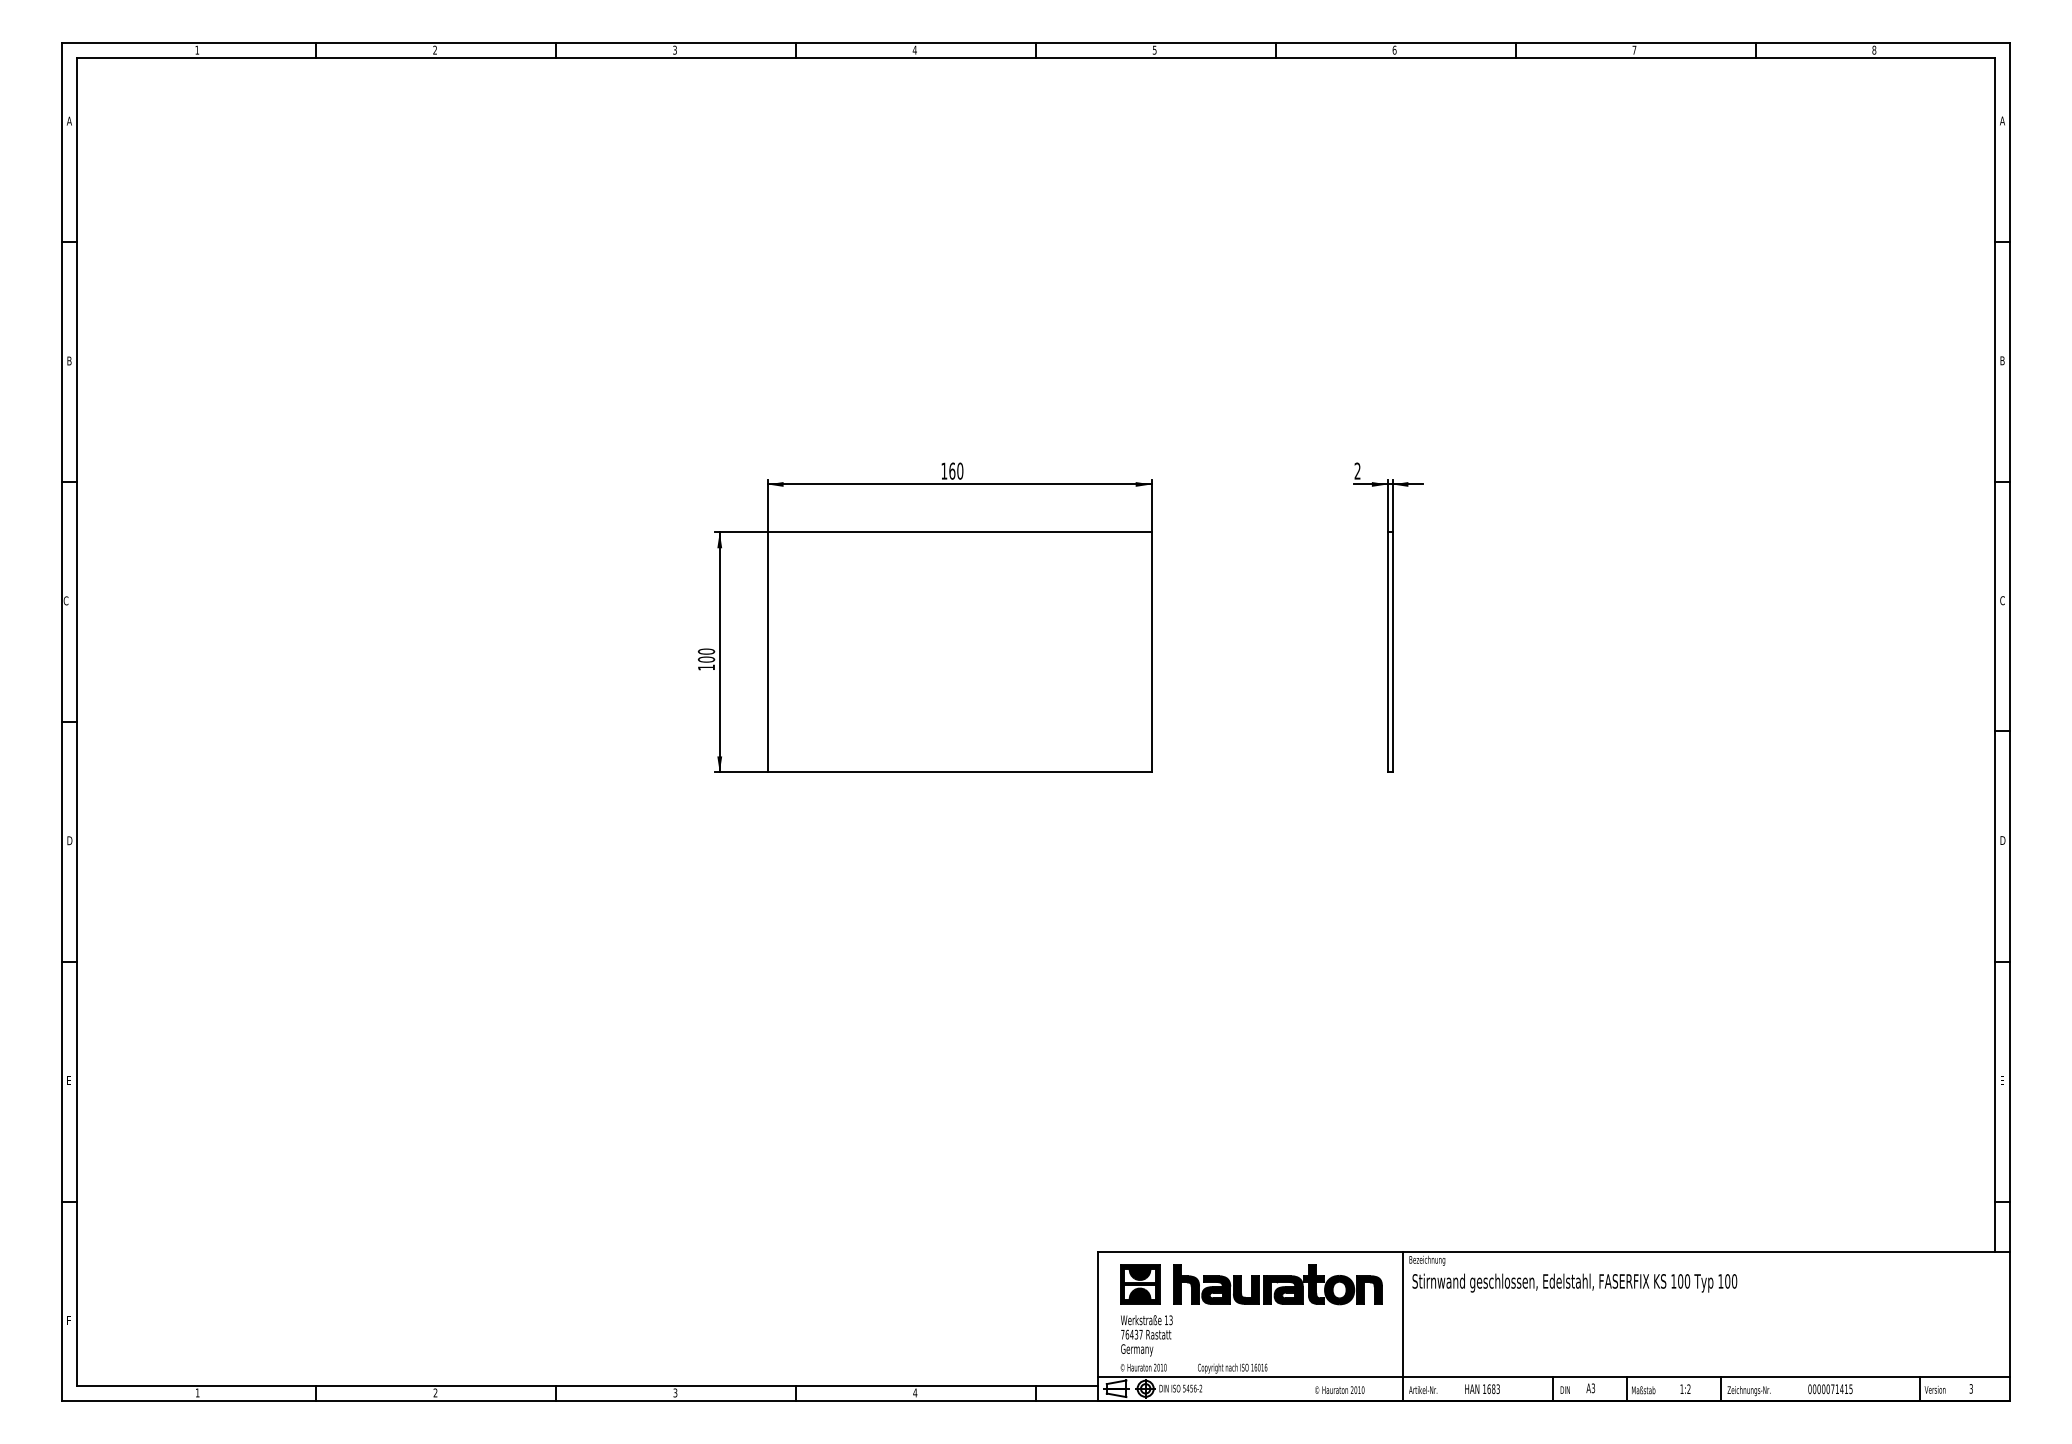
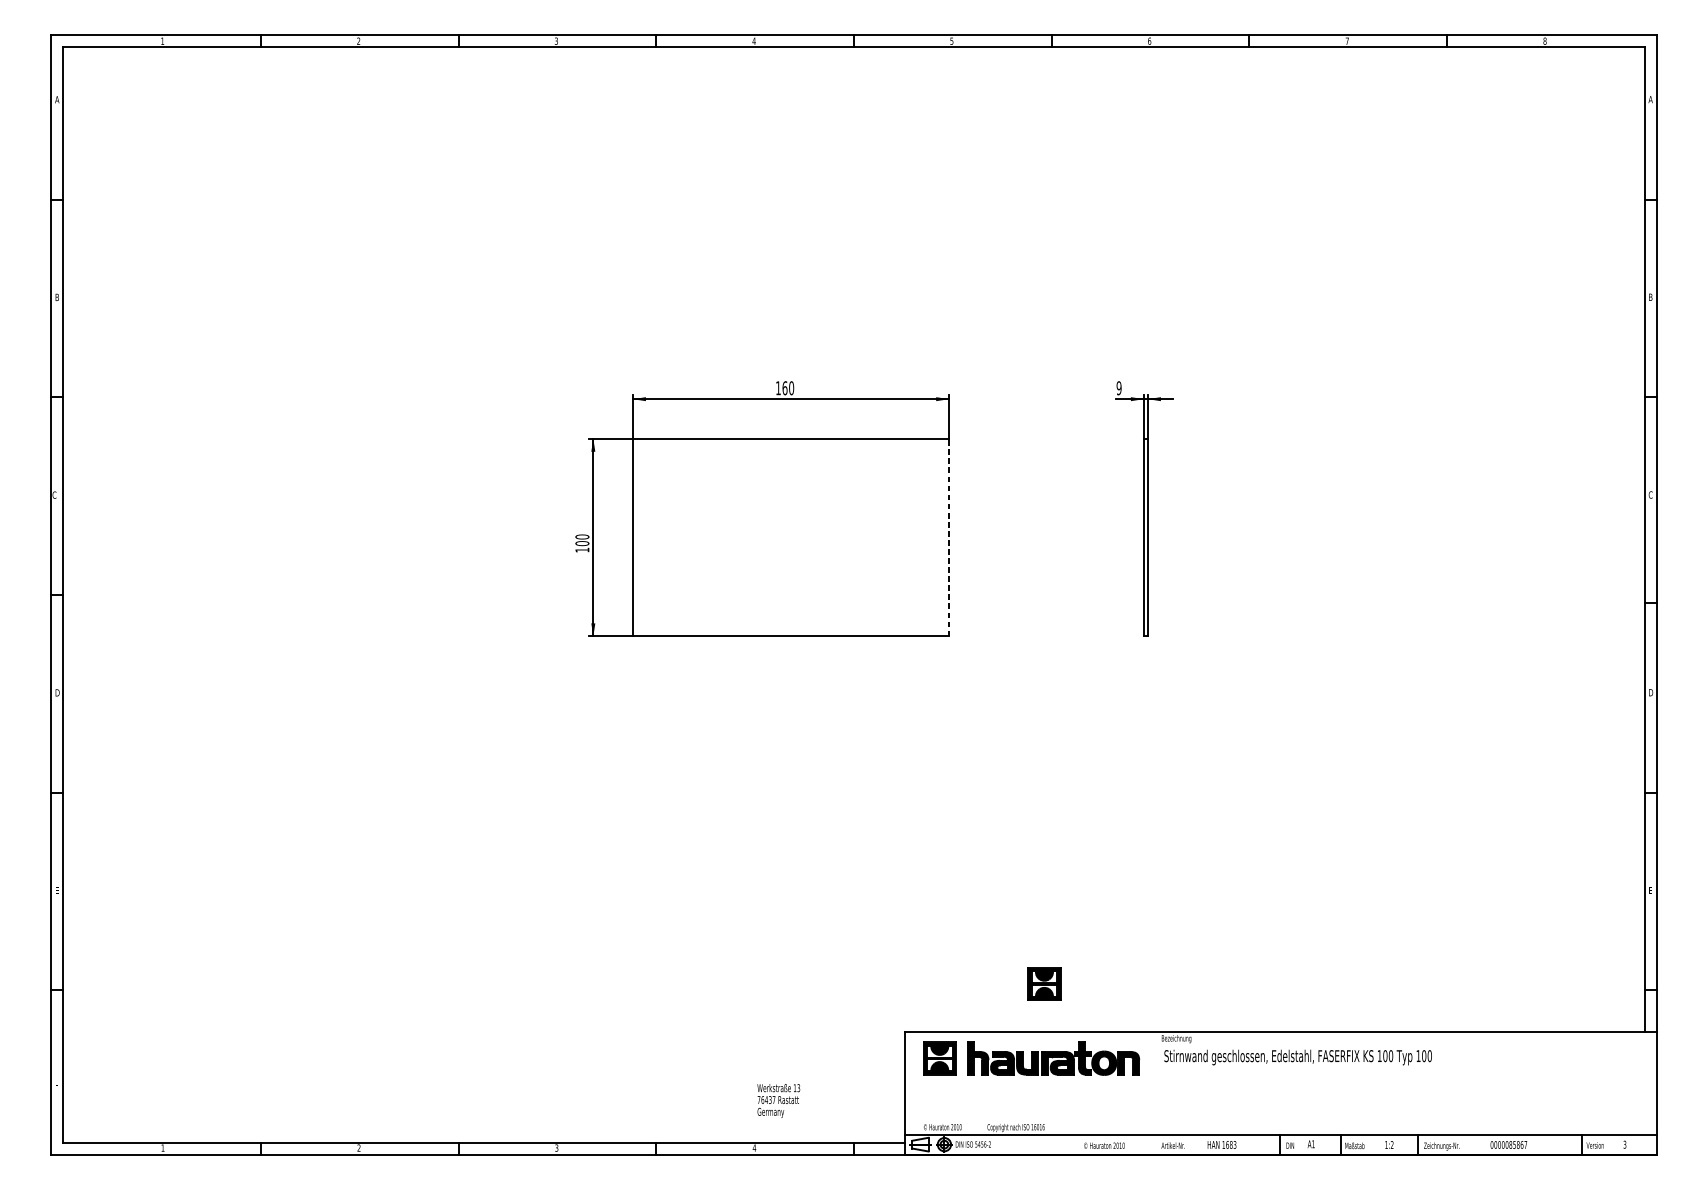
text: (1357, 470) -> (1119, 387), 2 -> 9
line: (1151, 652) -> (949, 537), solid -> dashed
part: (1267, 1194) -> (1044, 984), added
line: (1402, 1326) -> (1156, 1093), removed
text: (1146, 1335) -> (778, 1100), moved
text: (1593, 1388) -> (1313, 1144), A3 -> A1
text: (1841, 1389) -> (1517, 1145), 0000071415 -> 0000085867

